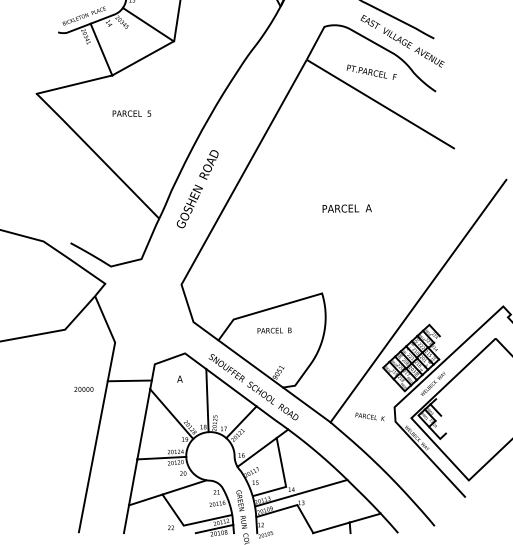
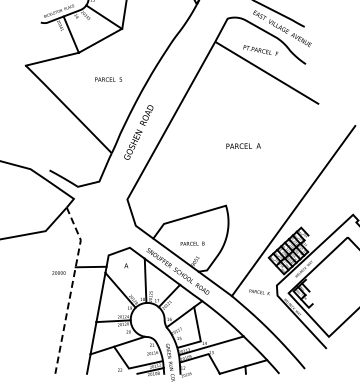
text: (131, 113) -> (108, 79), moved
text: (274, 330) -> (192, 243), moved
line: (101, 411) -> (71, 288), solid -> dashed

